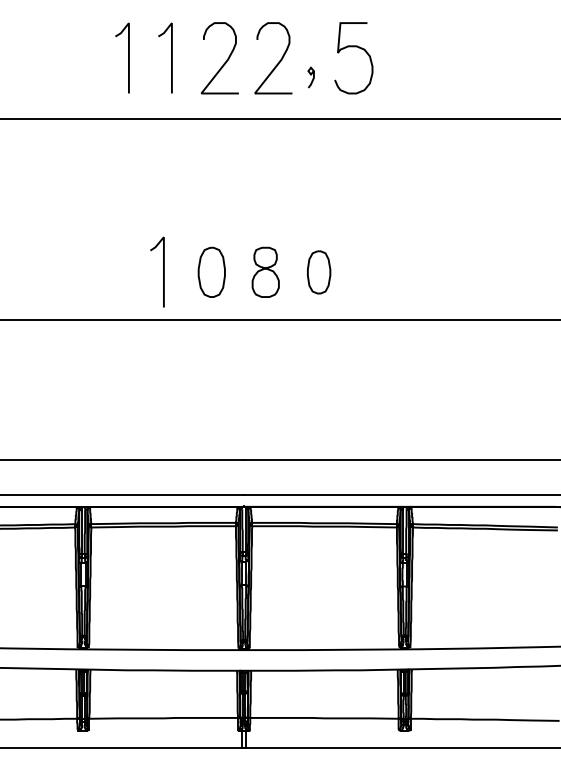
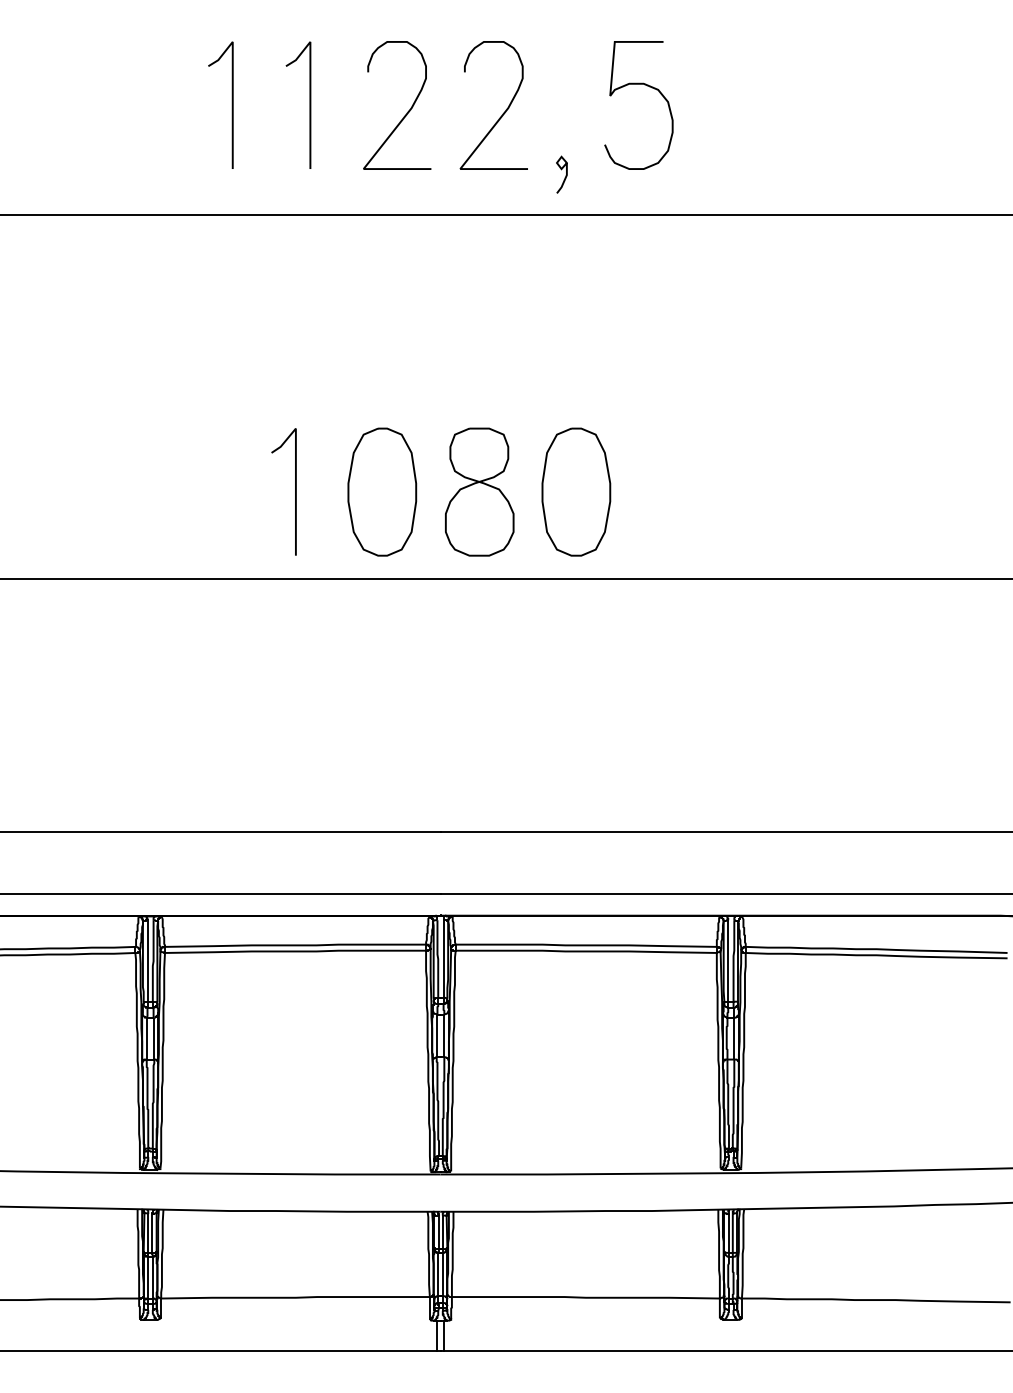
curve: (310, 75) -> (560, 170), moved
part: (211, 272) -> (381, 492), size x1.43
part: (265, 272) -> (479, 492), size x1.43
part: (318, 272) -> (575, 492), size x1.67

